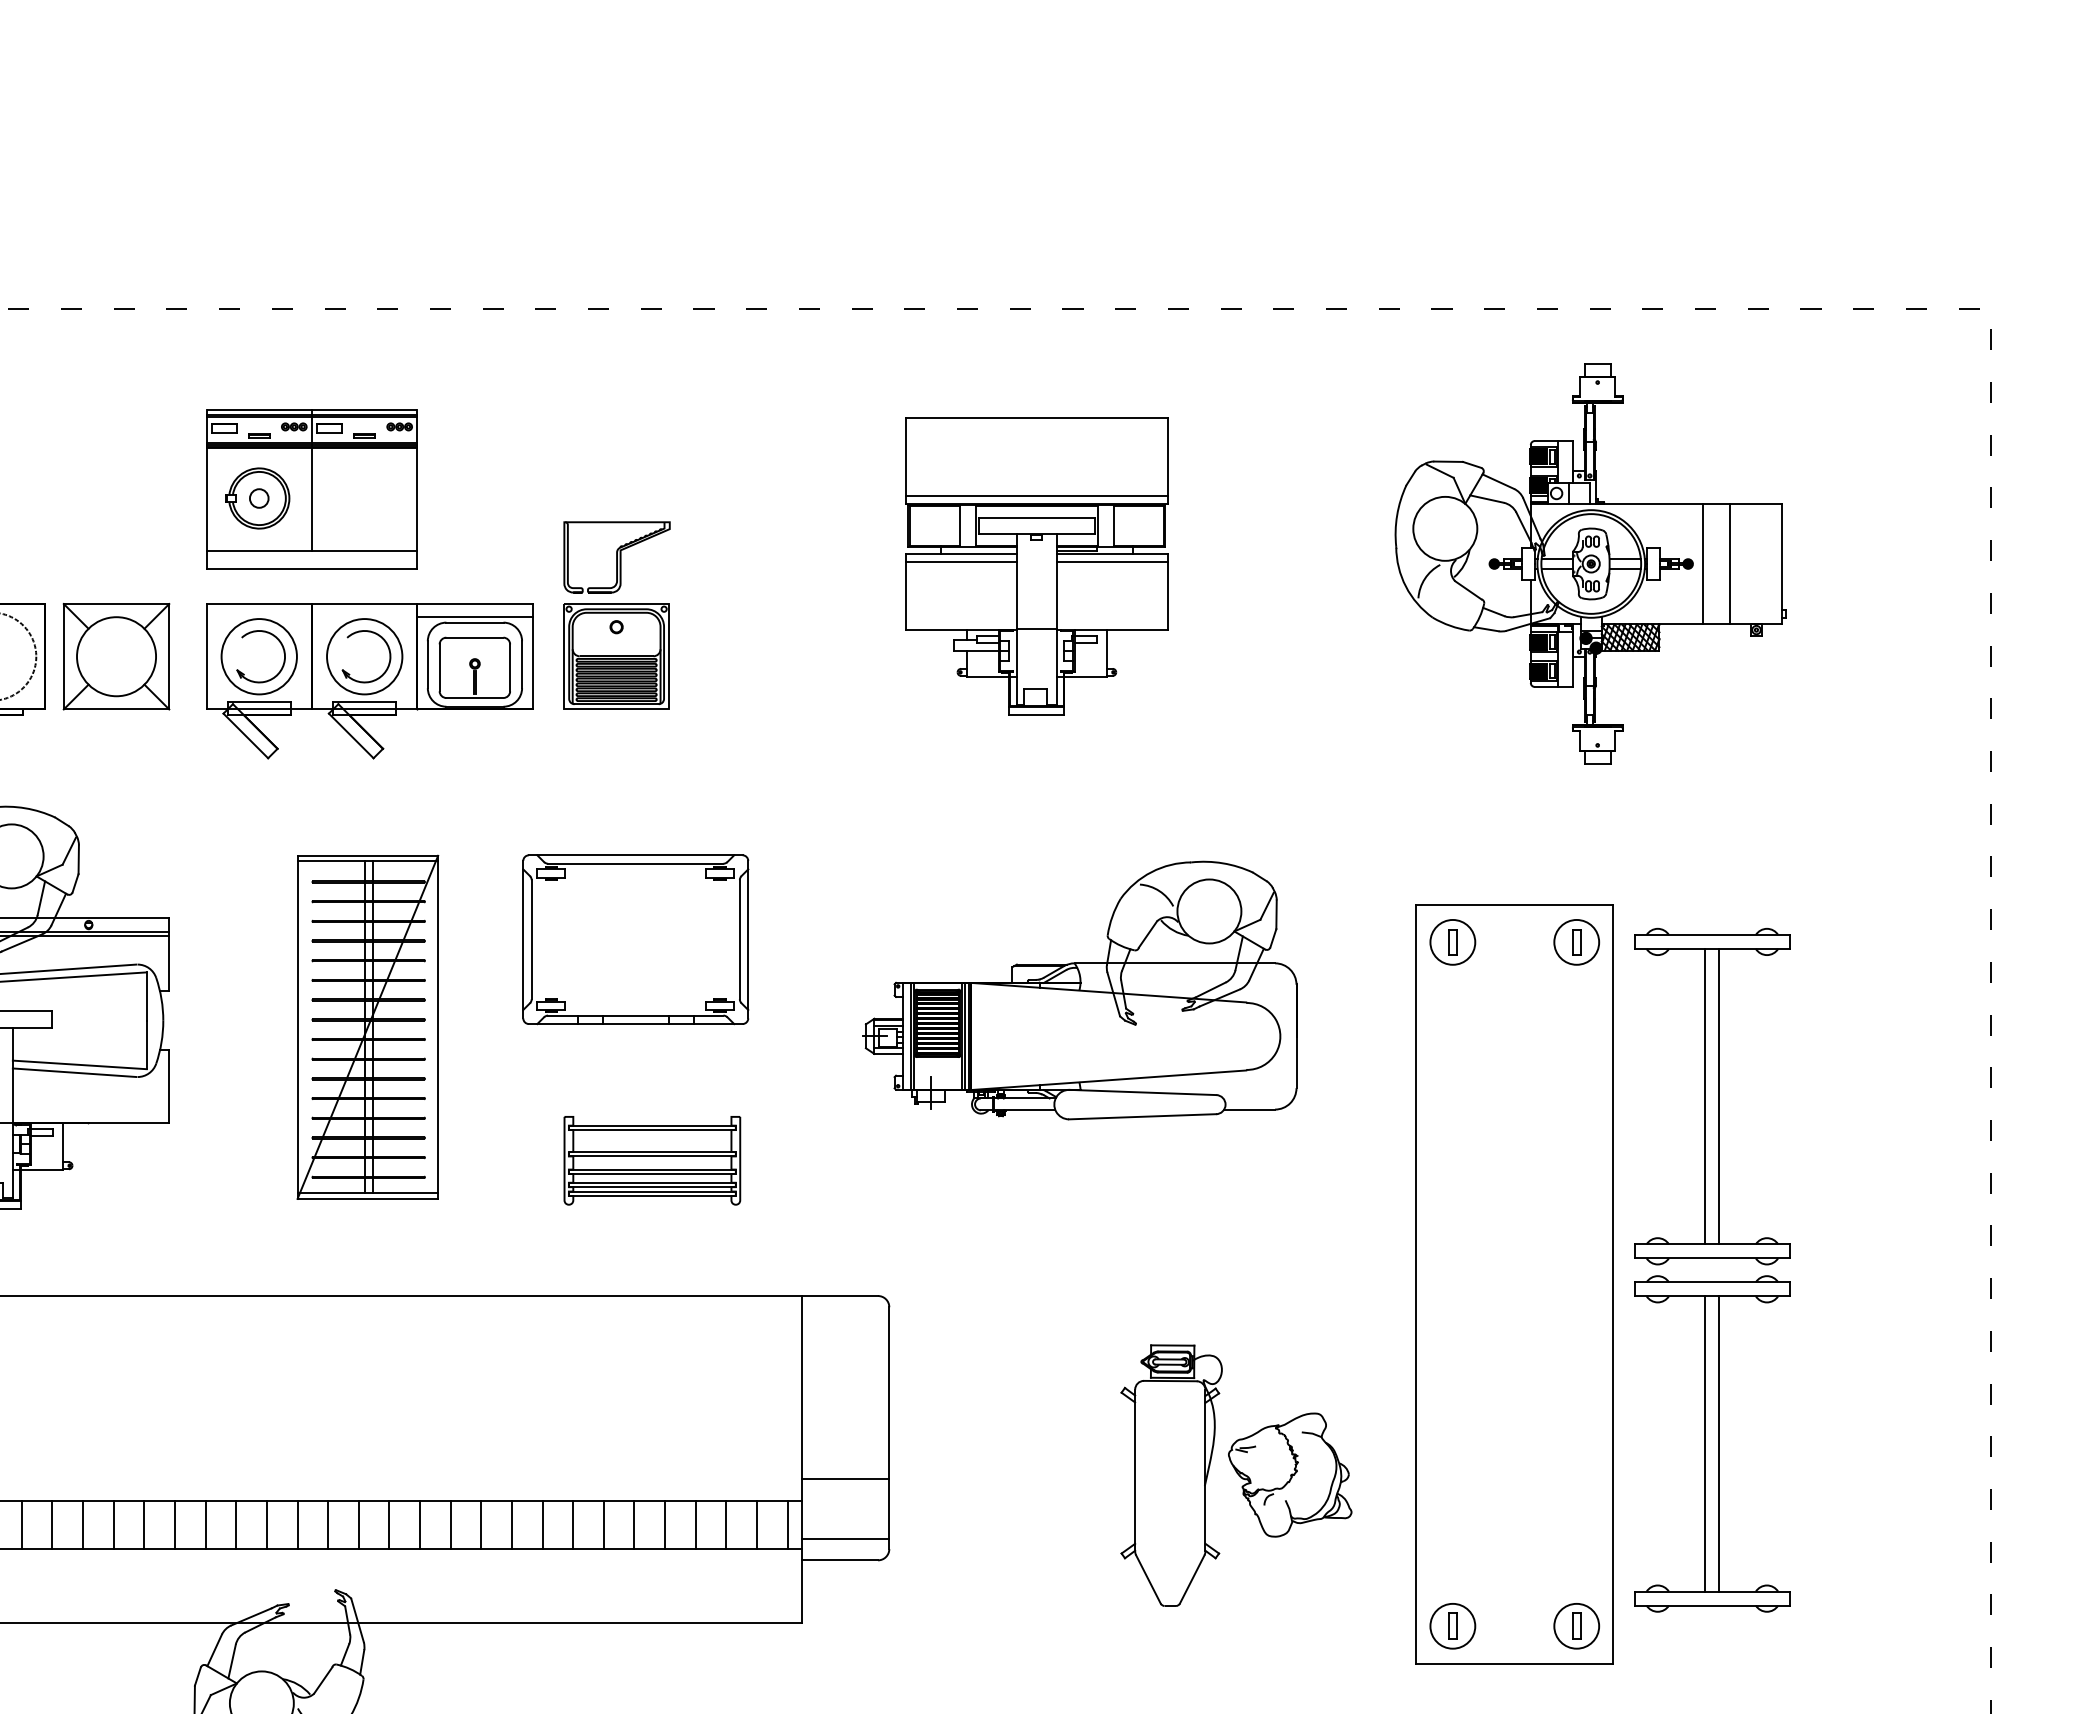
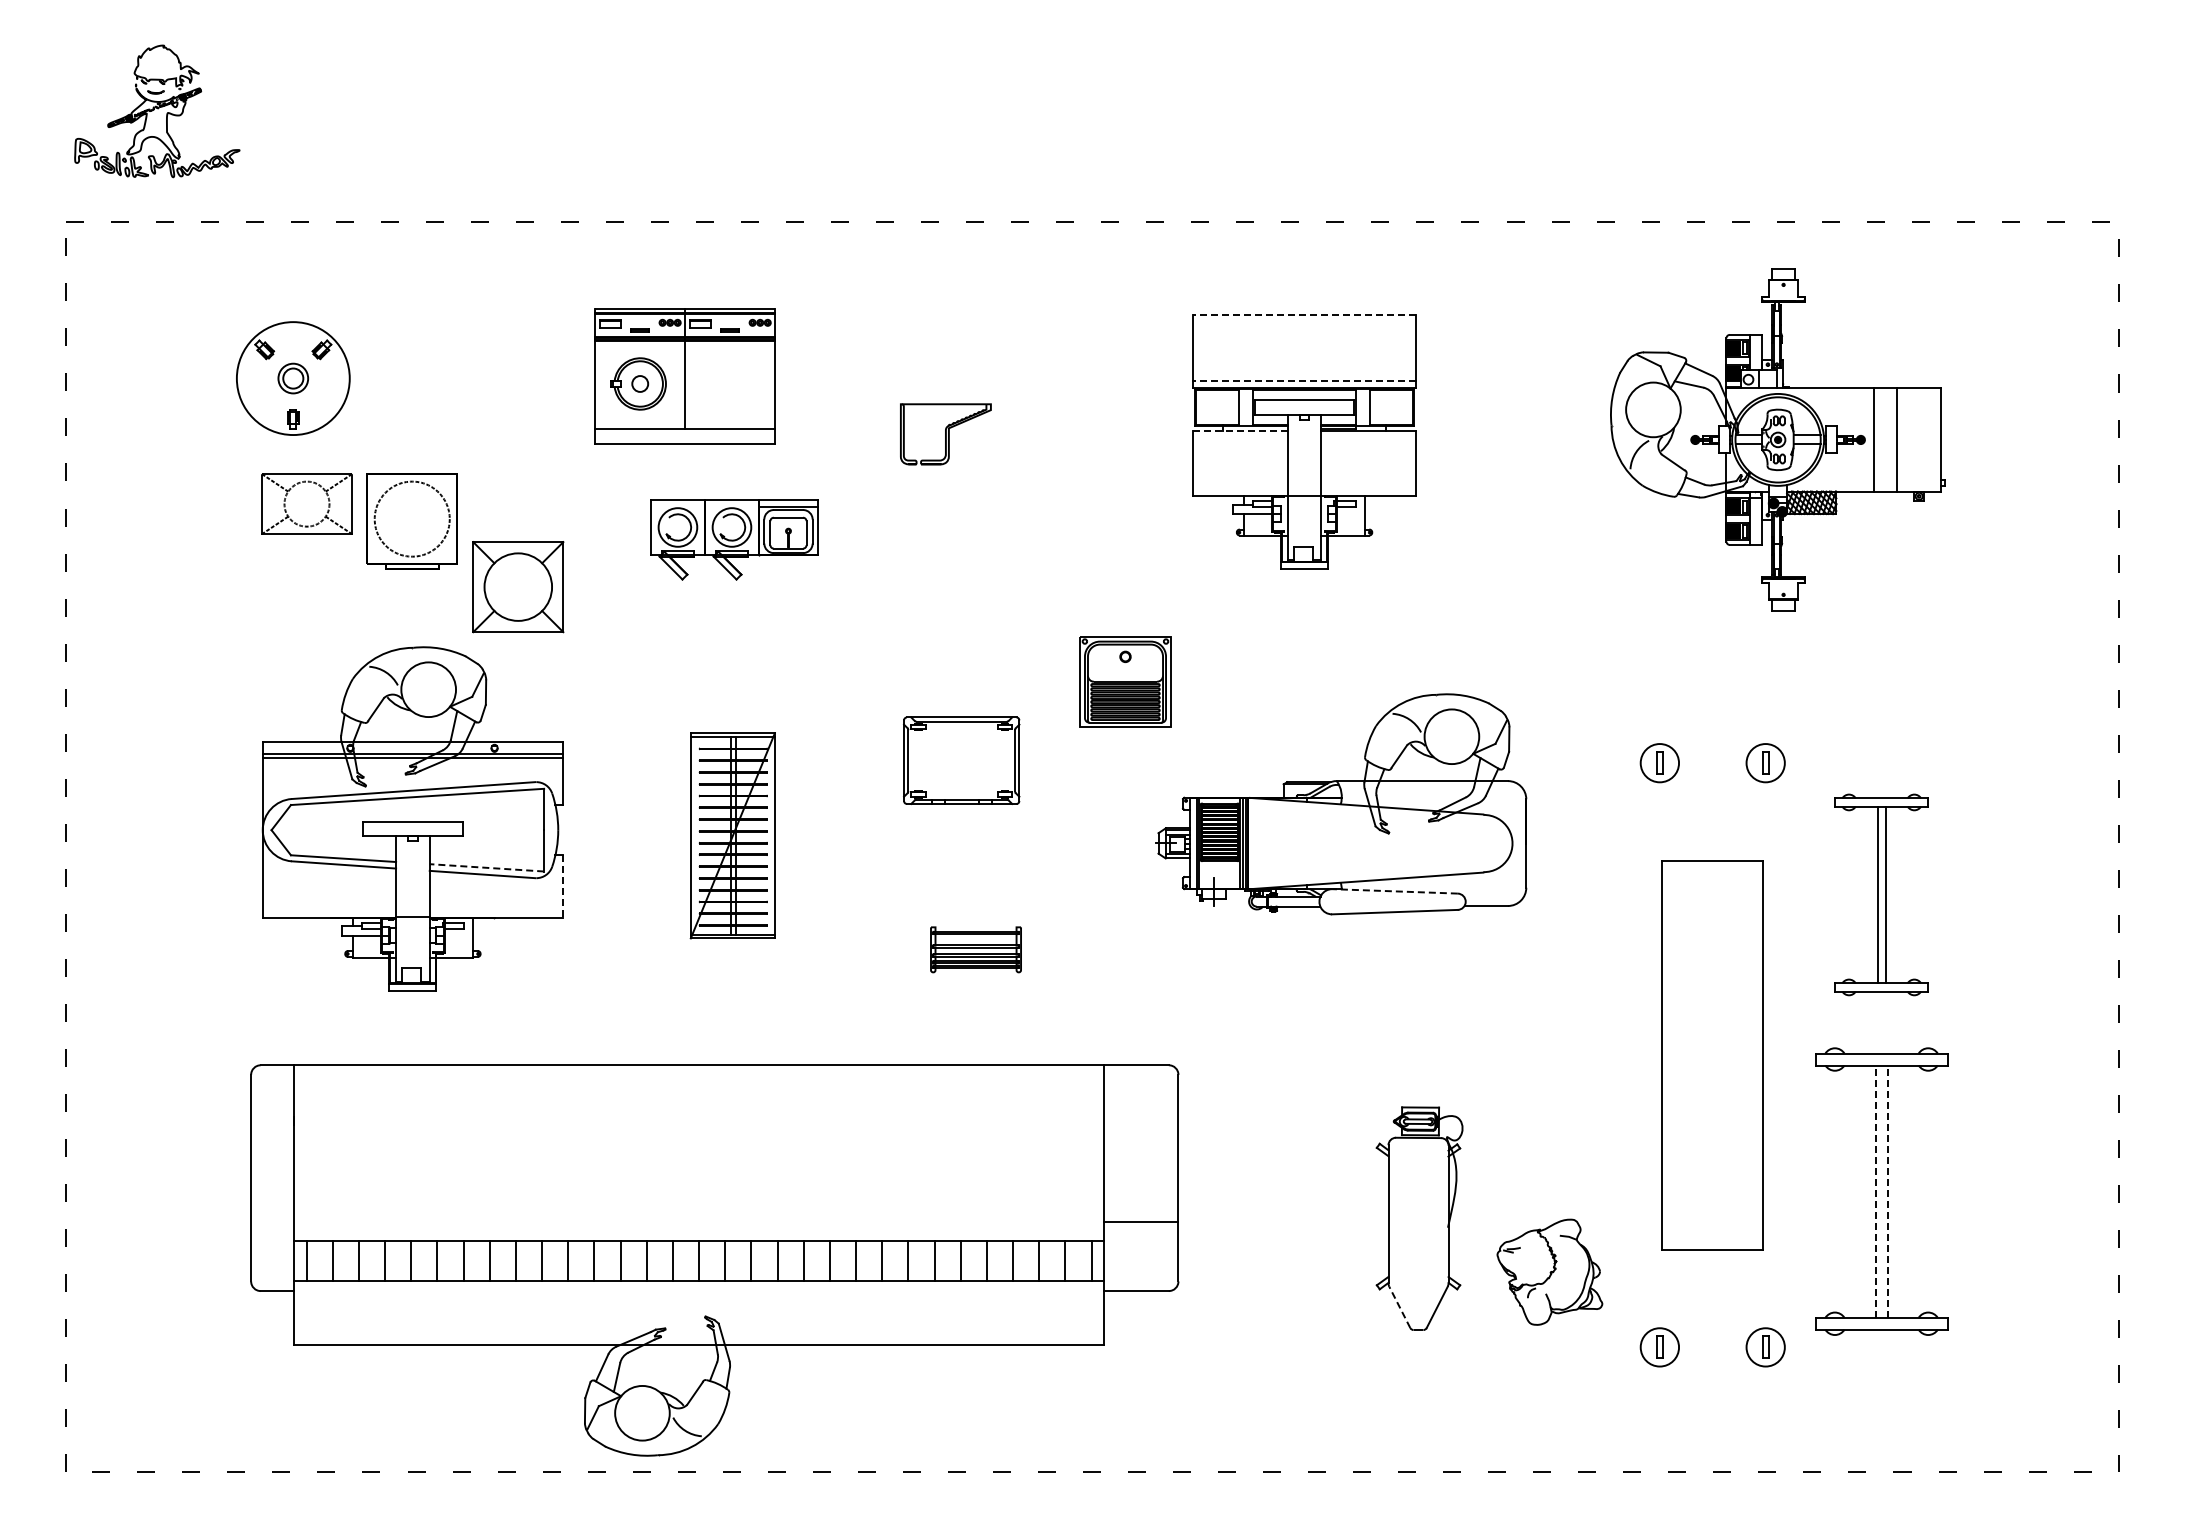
line: (1036, 417) -> (1304, 314), solid -> dashed
line: (1036, 495) -> (1304, 381), solid -> dashed
line: (961, 554) -> (1240, 431), solid -> dashed
line: (960, 562) -> (1239, 438), removed
line: (1111, 562) -> (1368, 438), removed
part: (616, 655) -> (1125, 681), moved
part: (116, 657) -> (518, 587), moved
part: (369, 680) -> (734, 539), size x0.6
part: (635, 939) -> (961, 760), size x0.6
part: (367, 1027) -> (732, 835), size x0.7
line: (79, 1064) -> (486, 867), solid -> dashed
line: (169, 1087) -> (563, 887), solid -> dashed
line: (1143, 1092) -> (1395, 891), solid -> dashed
part: (1712, 1096) -> (1881, 894), size x0.7
part: (651, 1160) -> (975, 949), size x0.6
part: (1514, 1284) -> (1712, 1055), size x0.6
line: (1705, 1443) -> (1875, 1191), solid -> dashed
line: (1719, 1443) -> (1887, 1191), solid -> dashed
part: (1289, 1474) -> (1549, 1271), moved
line: (844, 1538) -> (1140, 1272), removed
line: (1148, 1578) -> (1399, 1306), solid -> dashed

